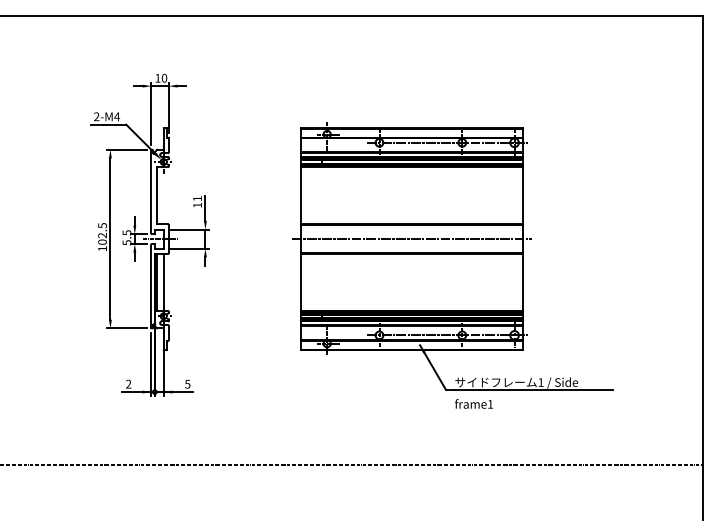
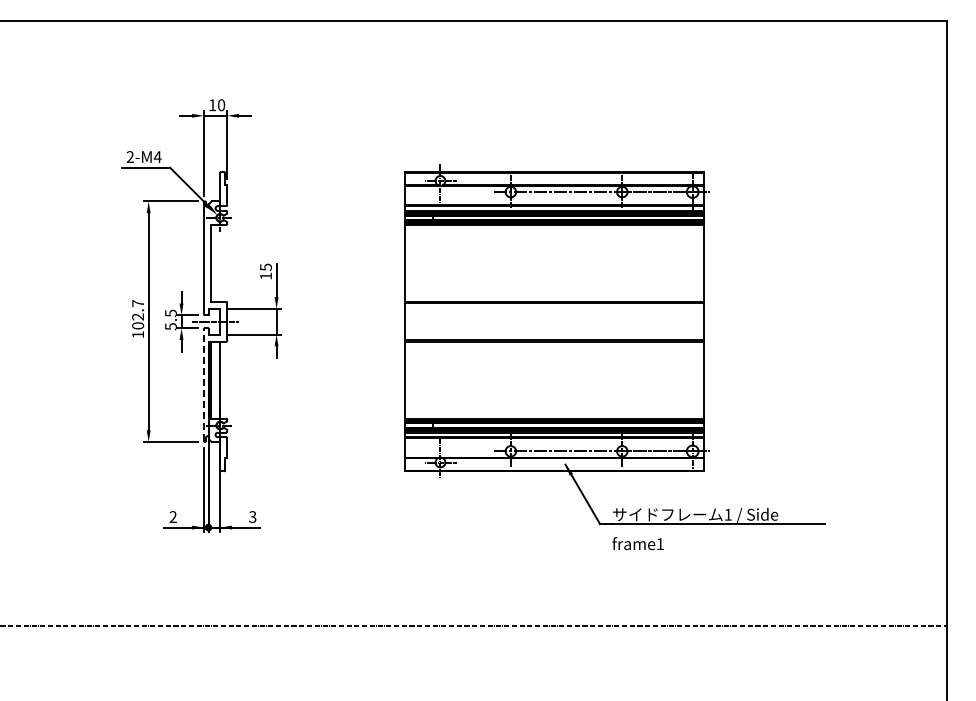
text: (197, 198) -> (265, 267), 11 -> 15
text: (102, 225) -> (138, 303), 102.5 -> 102.7
line: (411, 238) -> (554, 321), removed
line: (151, 286) -> (203, 385), solid -> dashed
text: (187, 383) -> (252, 516), 5 -> 3

